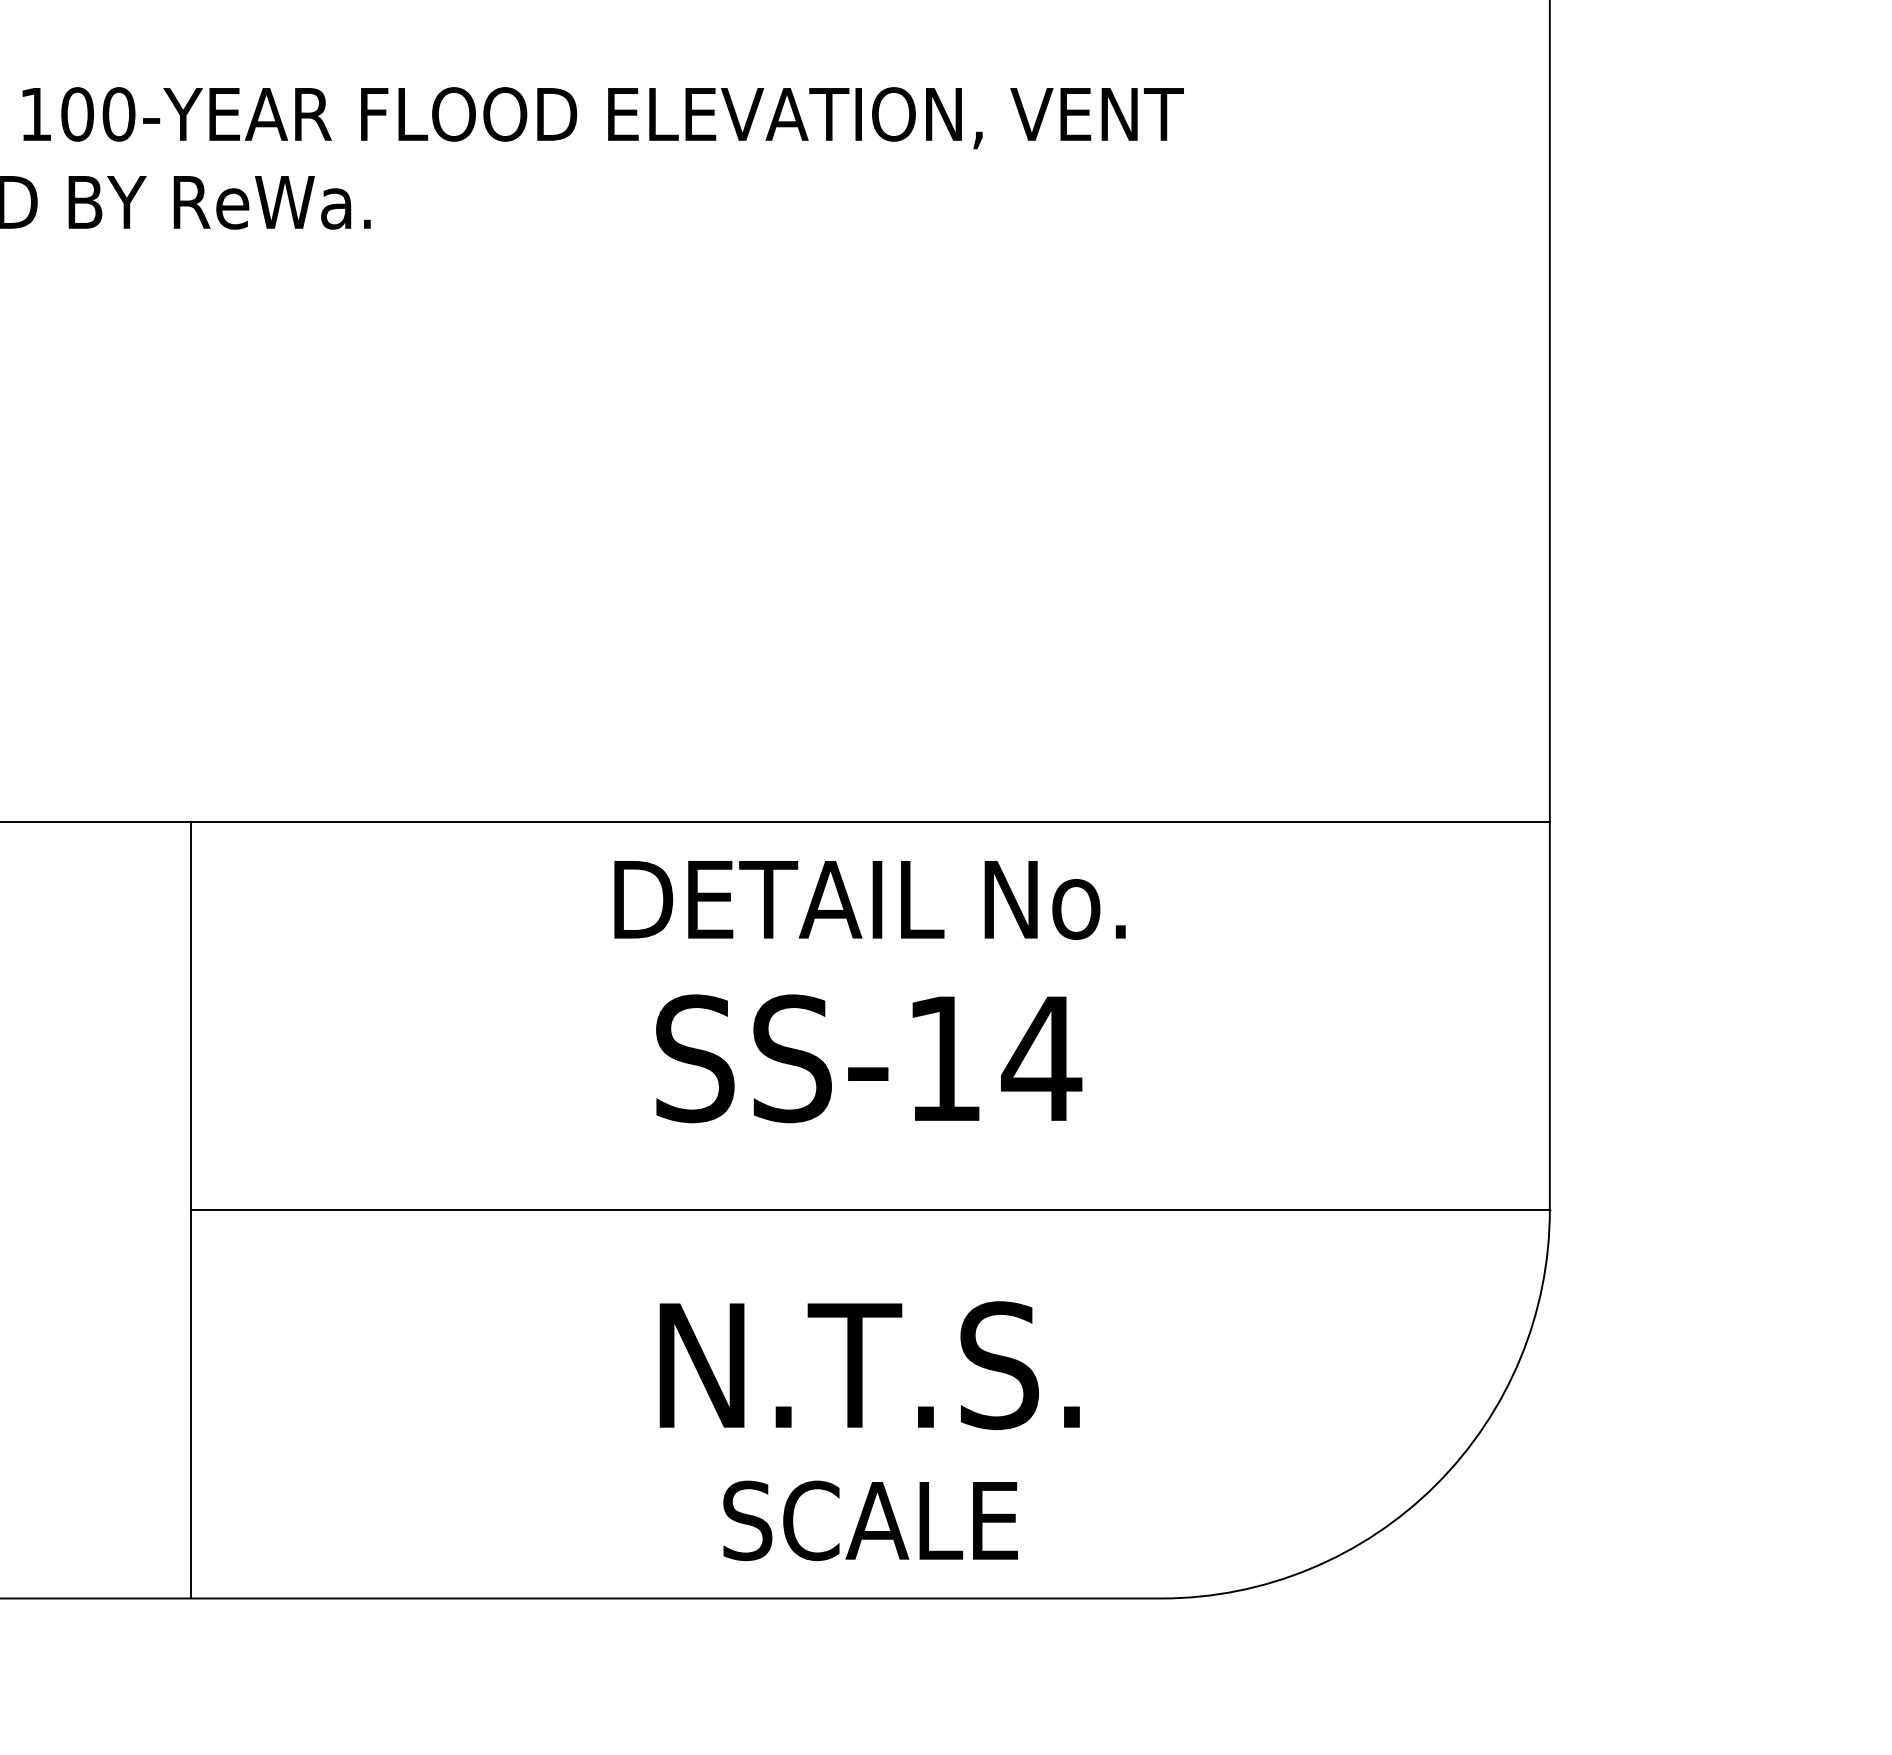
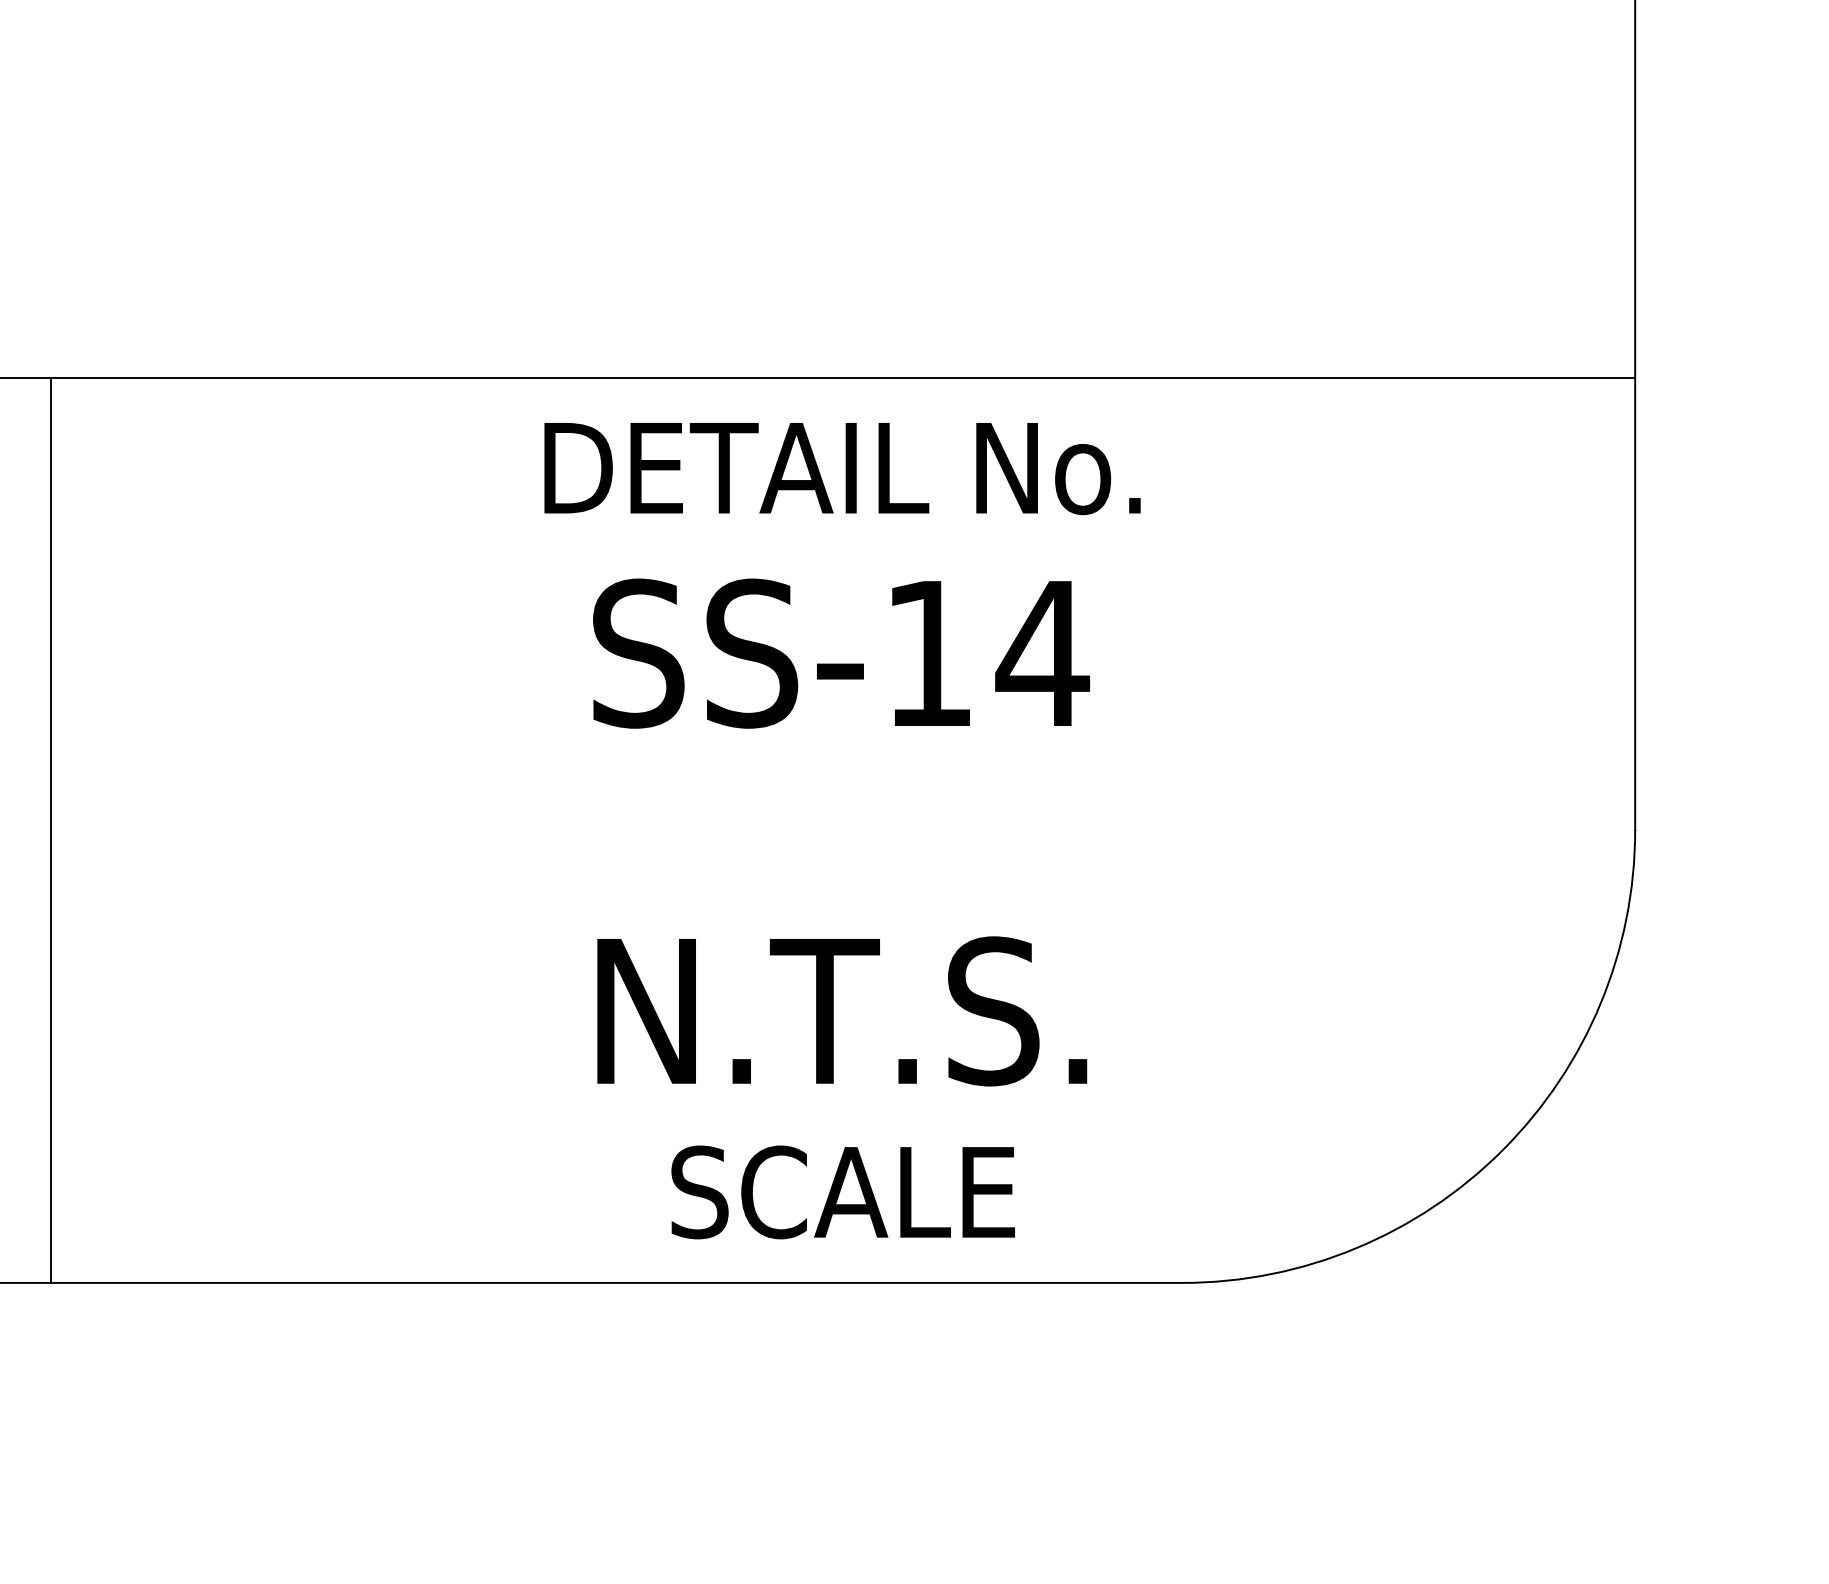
line: (870, 1210) -> (843, 830), removed

